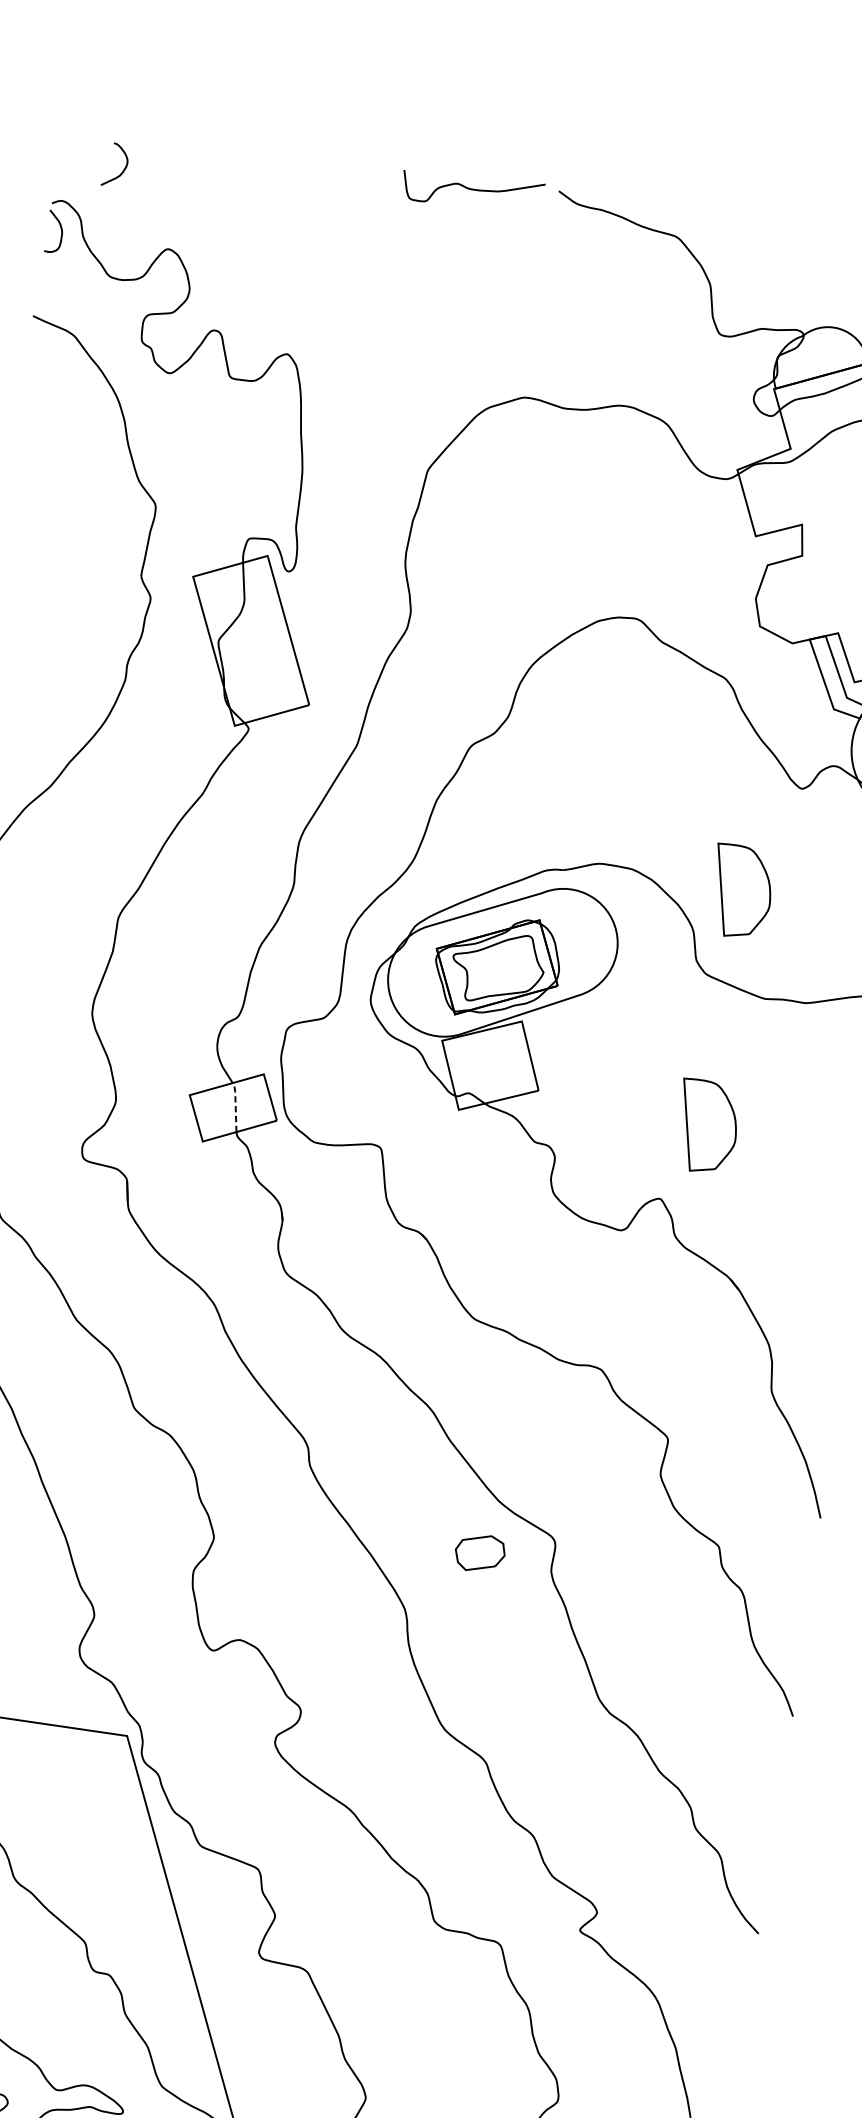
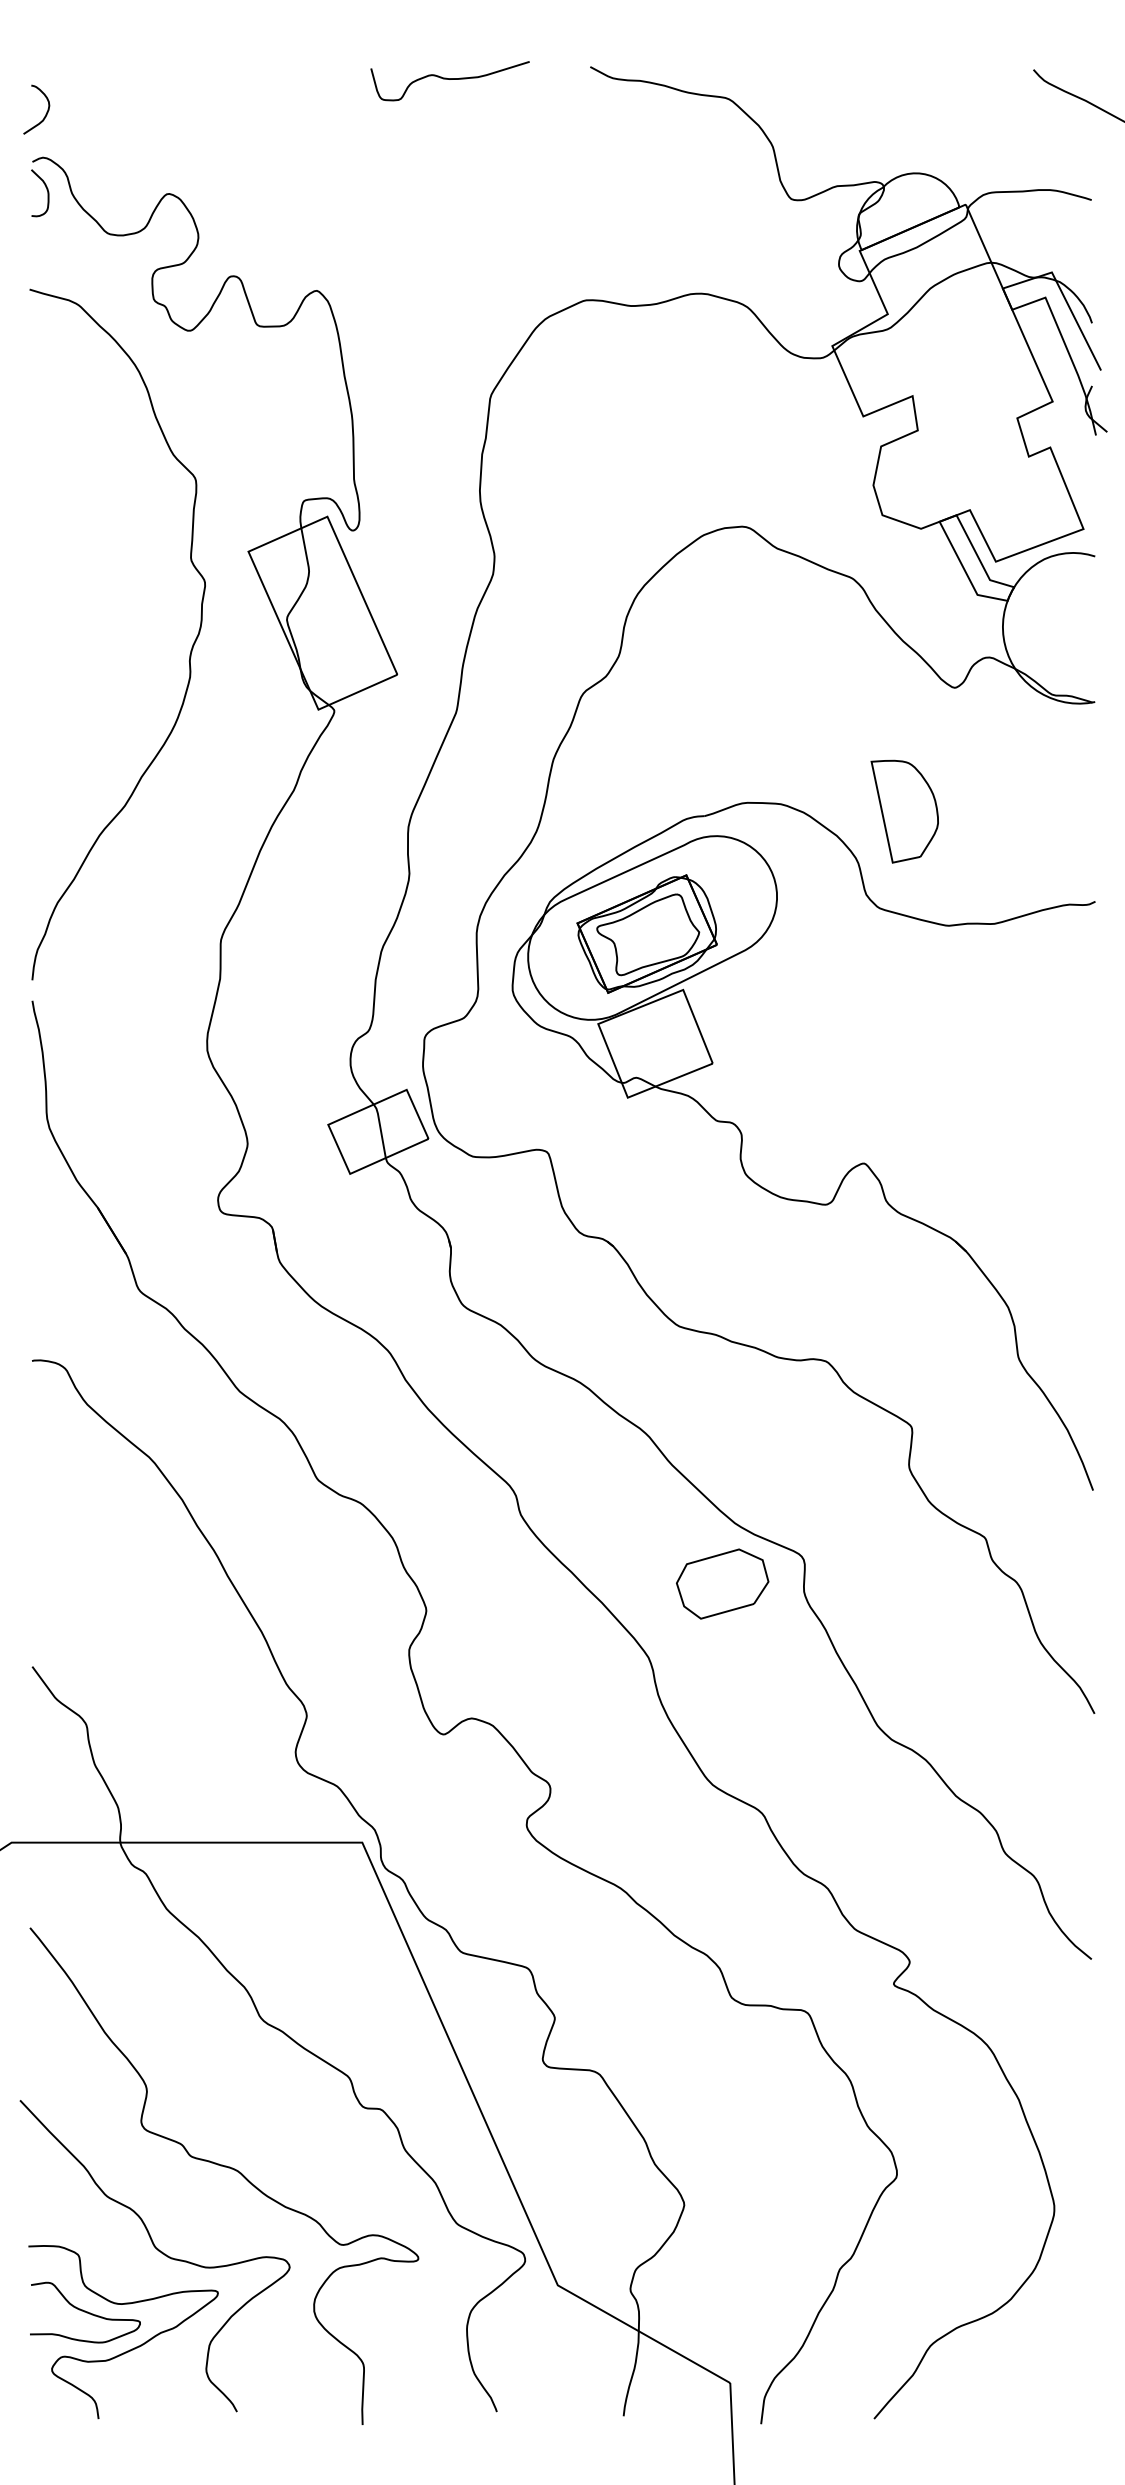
curve: (124, 168) -> (46, 111), moved
curve: (472, 189) -> (449, 79), moved
line: (235, 1106) -> (380, 1129), dashed -> solid
part: (706, 1126) -> (904, 1076), removed
part: (479, 1552) -> (722, 1583), size x1.67

